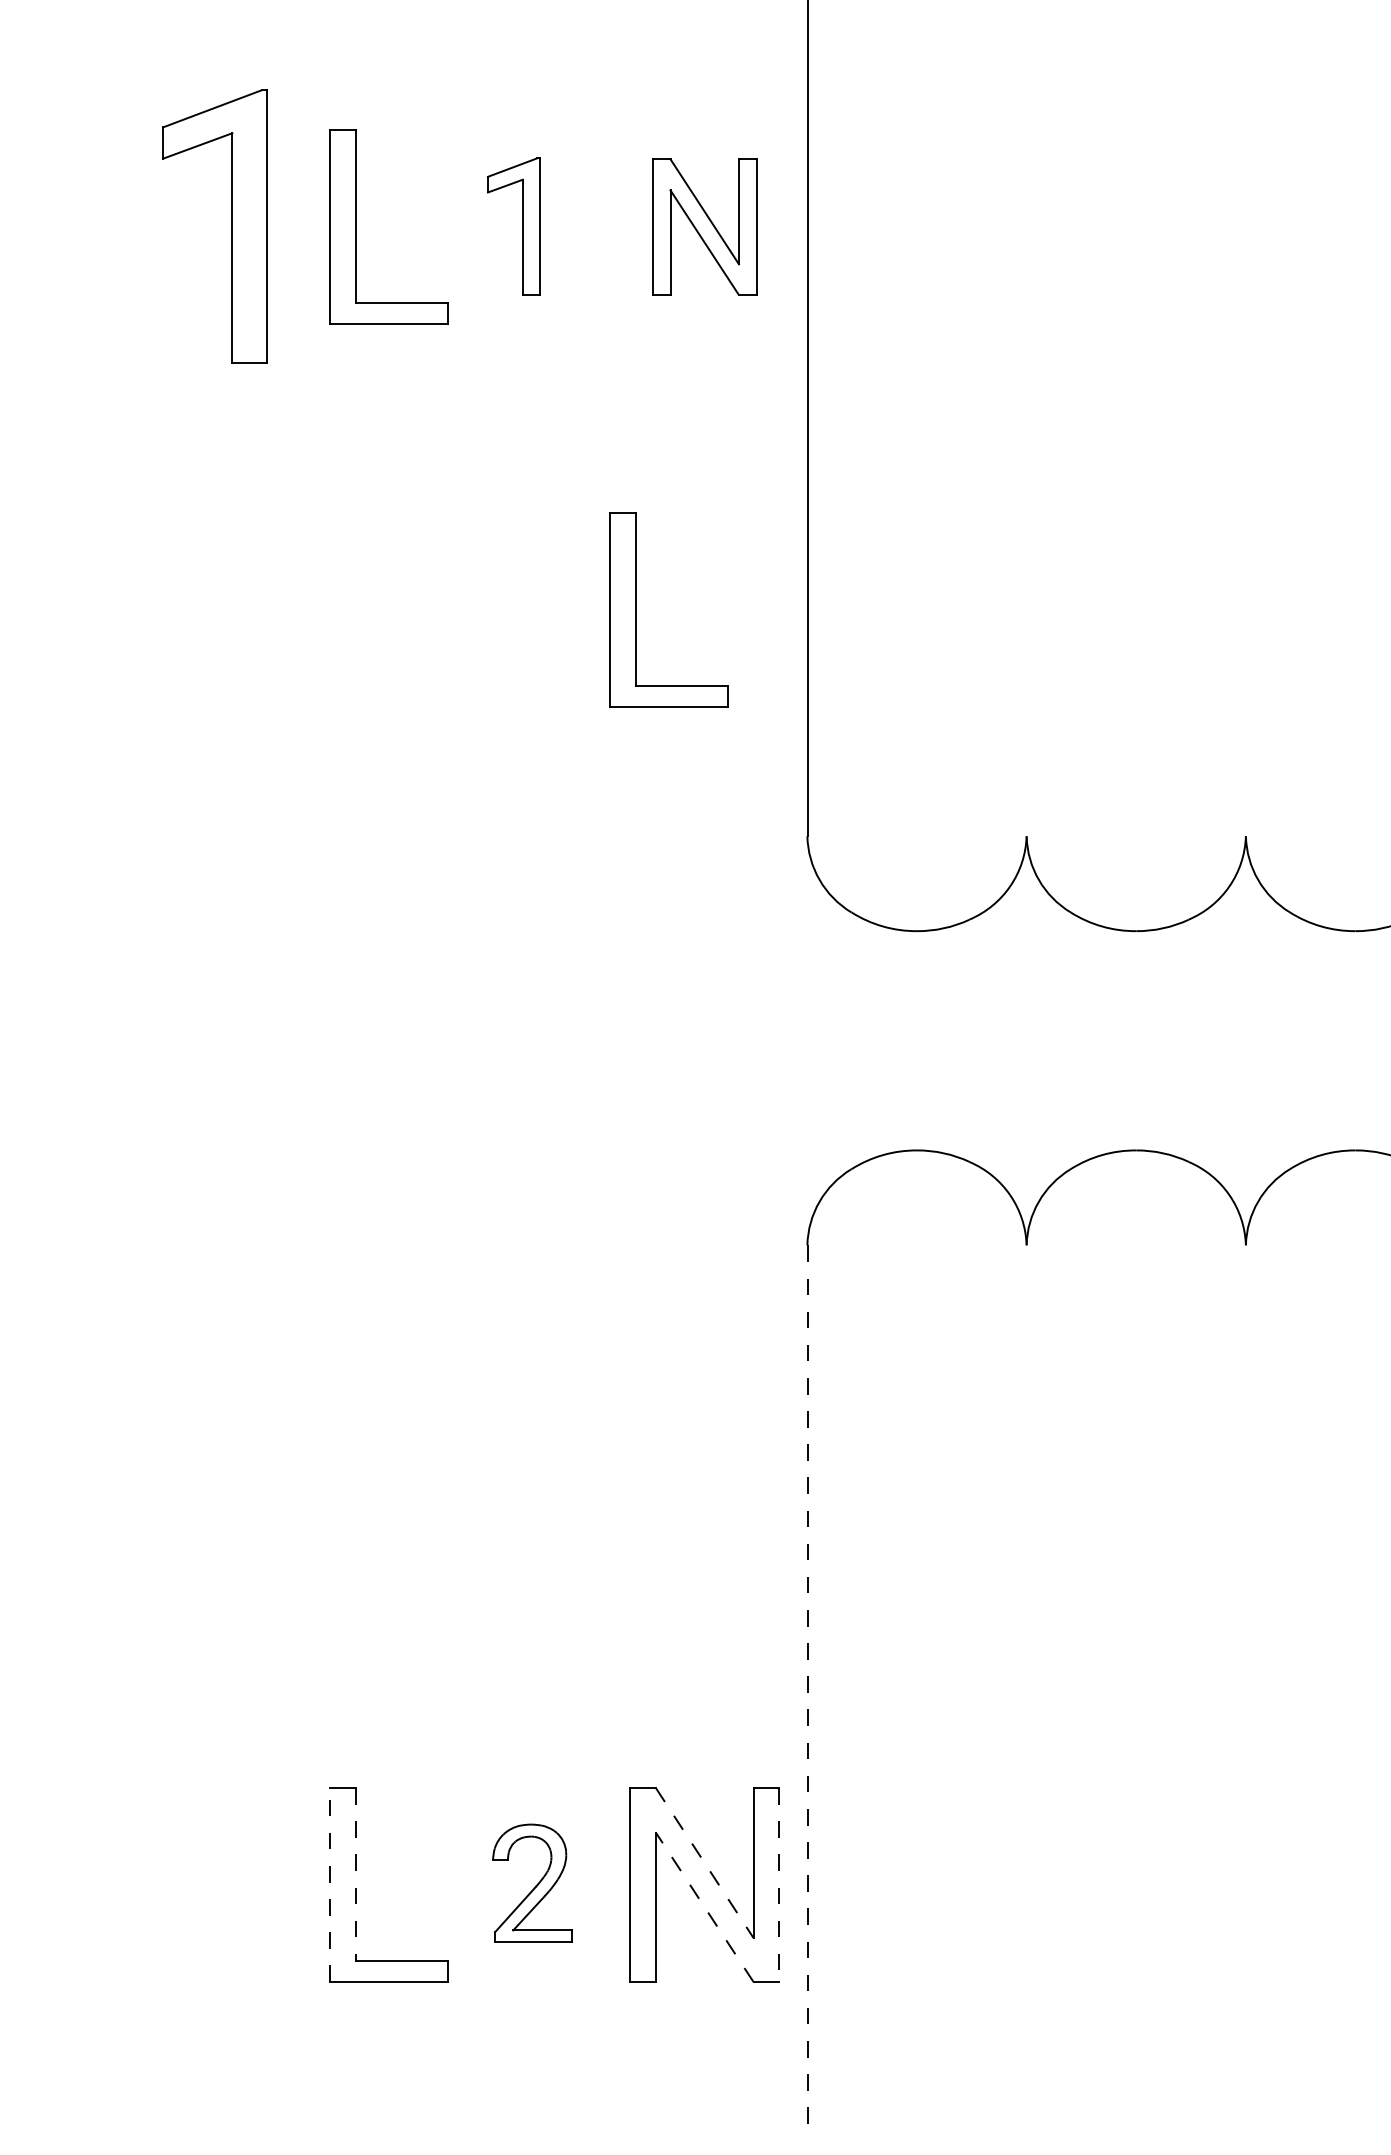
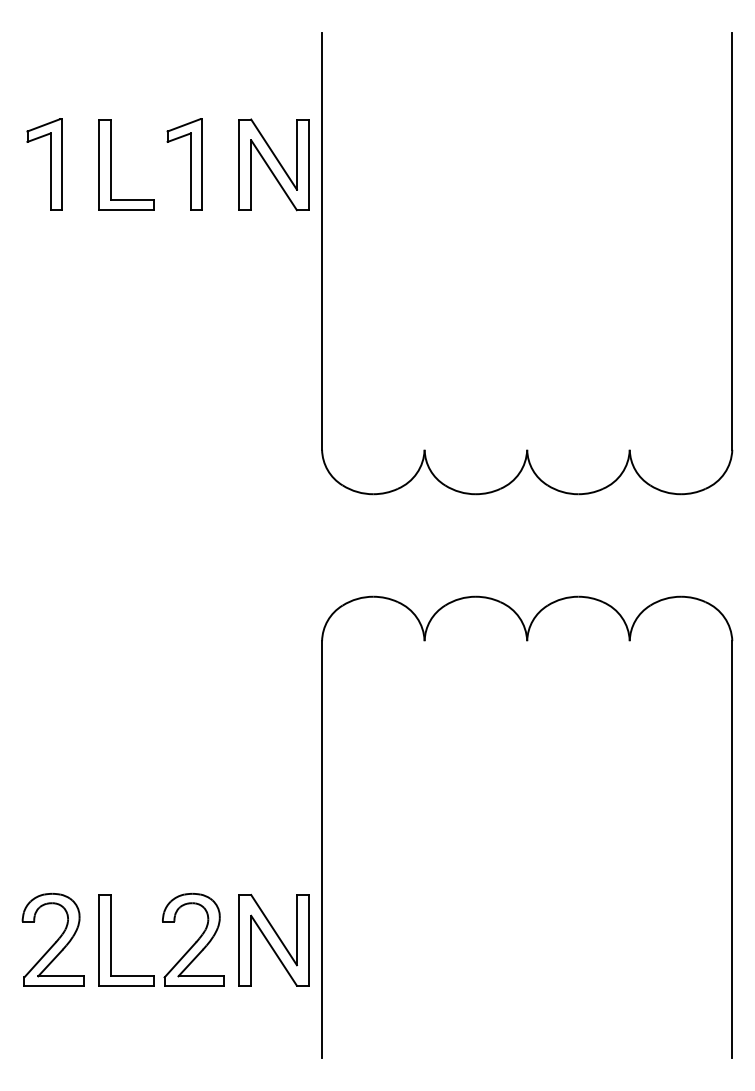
part: (213, 226) -> (44, 164), size x0.71
part: (513, 226) -> (184, 164), size x1.43
part: (703, 226) -> (273, 164), size x1.43
part: (637, 608) -> (242, 343), removed
line: (808, 1690) -> (322, 849), dashed -> solid
line: (705, 1863) -> (274, 930), dashed -> solid
line: (355, 1874) -> (110, 935), dashed -> solid
part: (231, 1883) -> (52, 939), added
line: (329, 1883) -> (98, 939), dashed -> solid
part: (532, 1883) -> (193, 939), size x1.67
line: (778, 1885) -> (308, 940), dashed -> solid
line: (705, 1906) -> (274, 950), dashed -> solid

